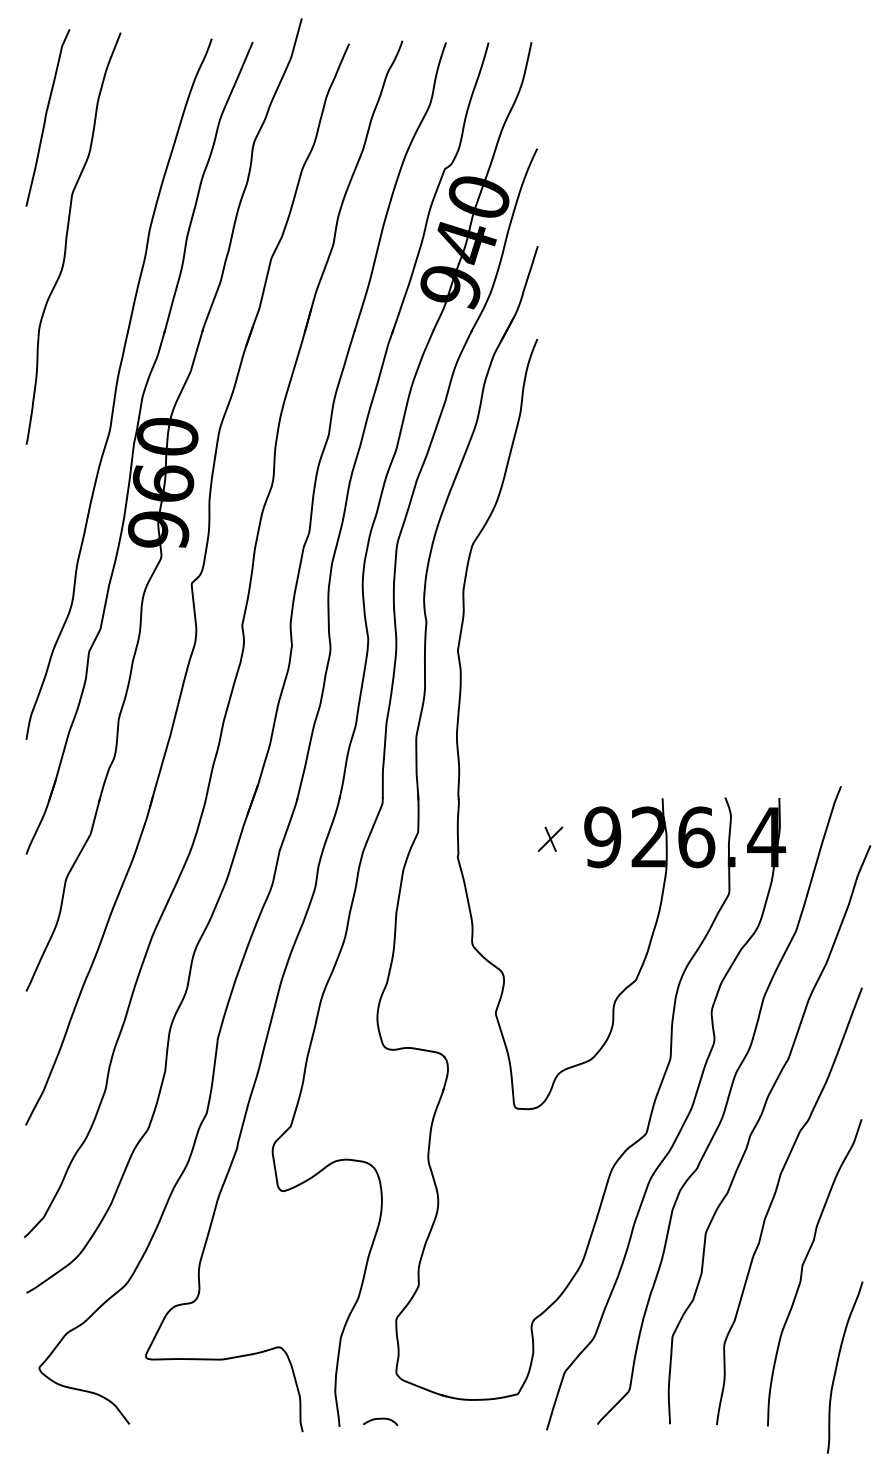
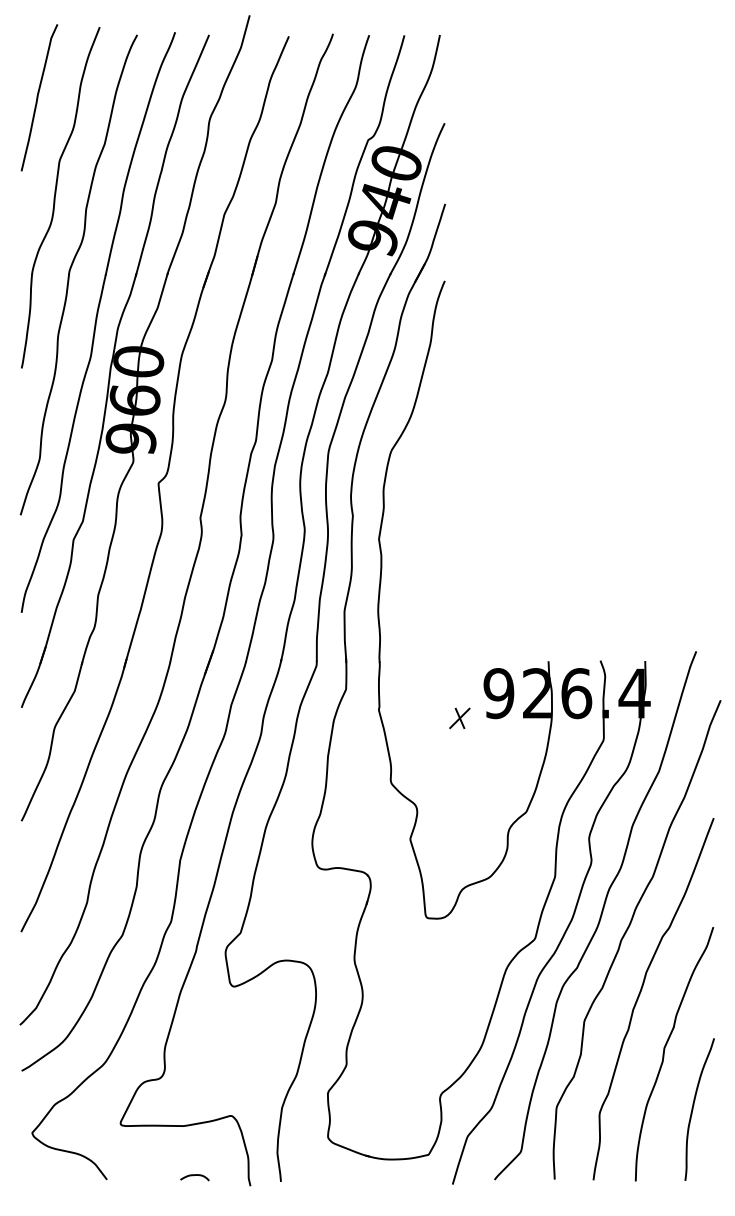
part: (85, 327) -> (70, 271), added
part: (550, 838) -> (459, 717), moved
curve: (837, 1367) -> (693, 1109), moved
curve: (380, 1419) -> (194, 1175), moved

